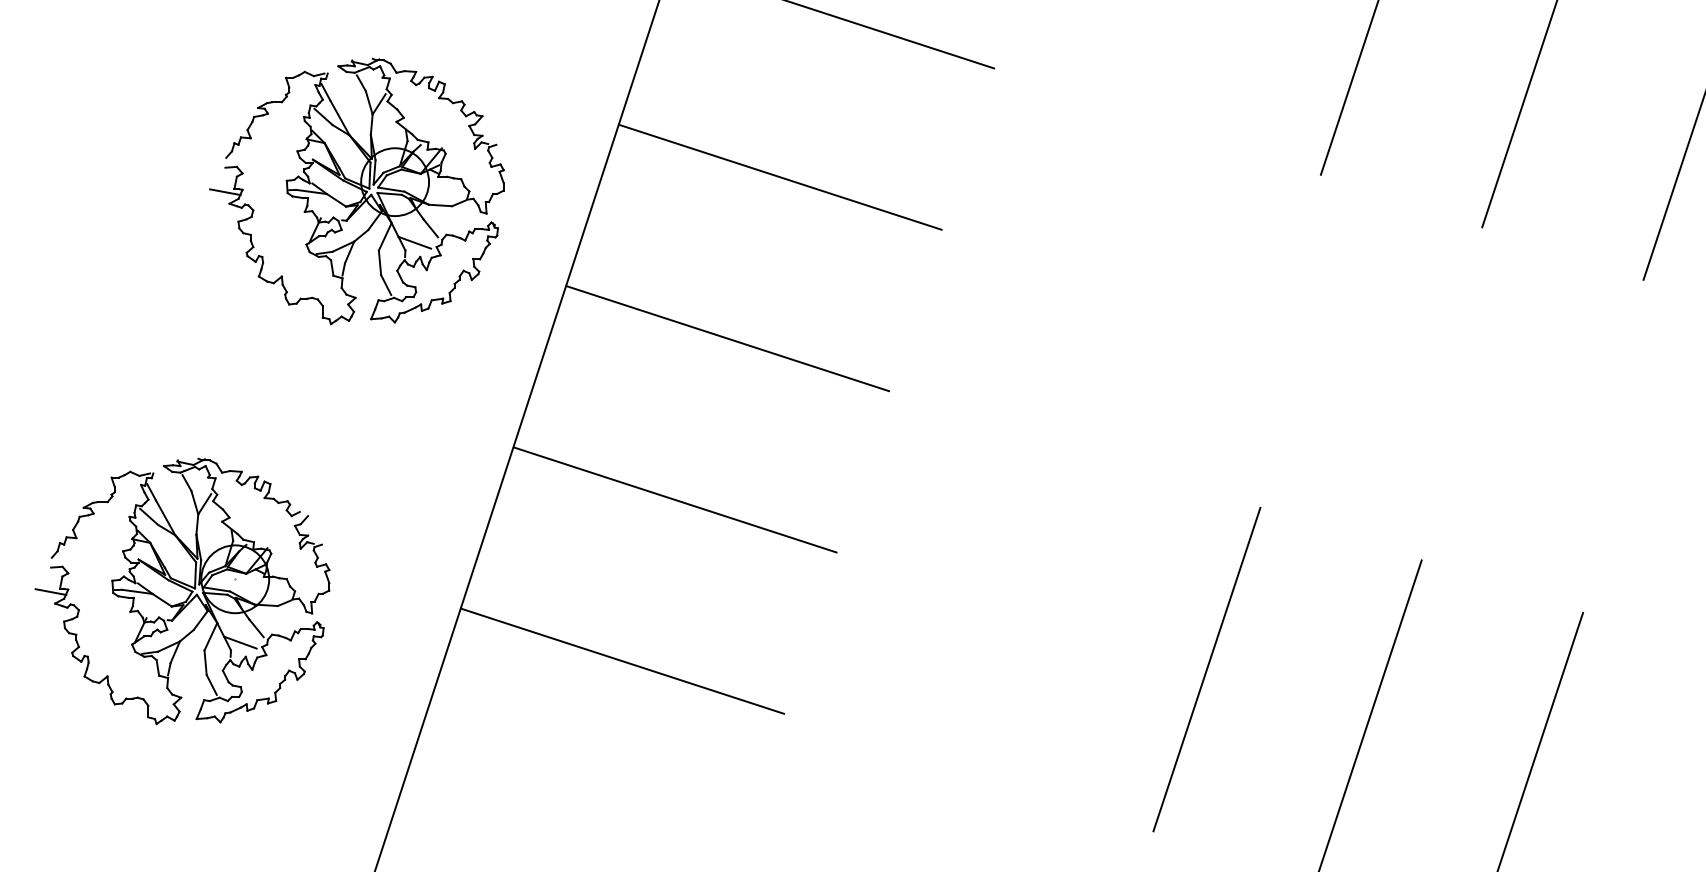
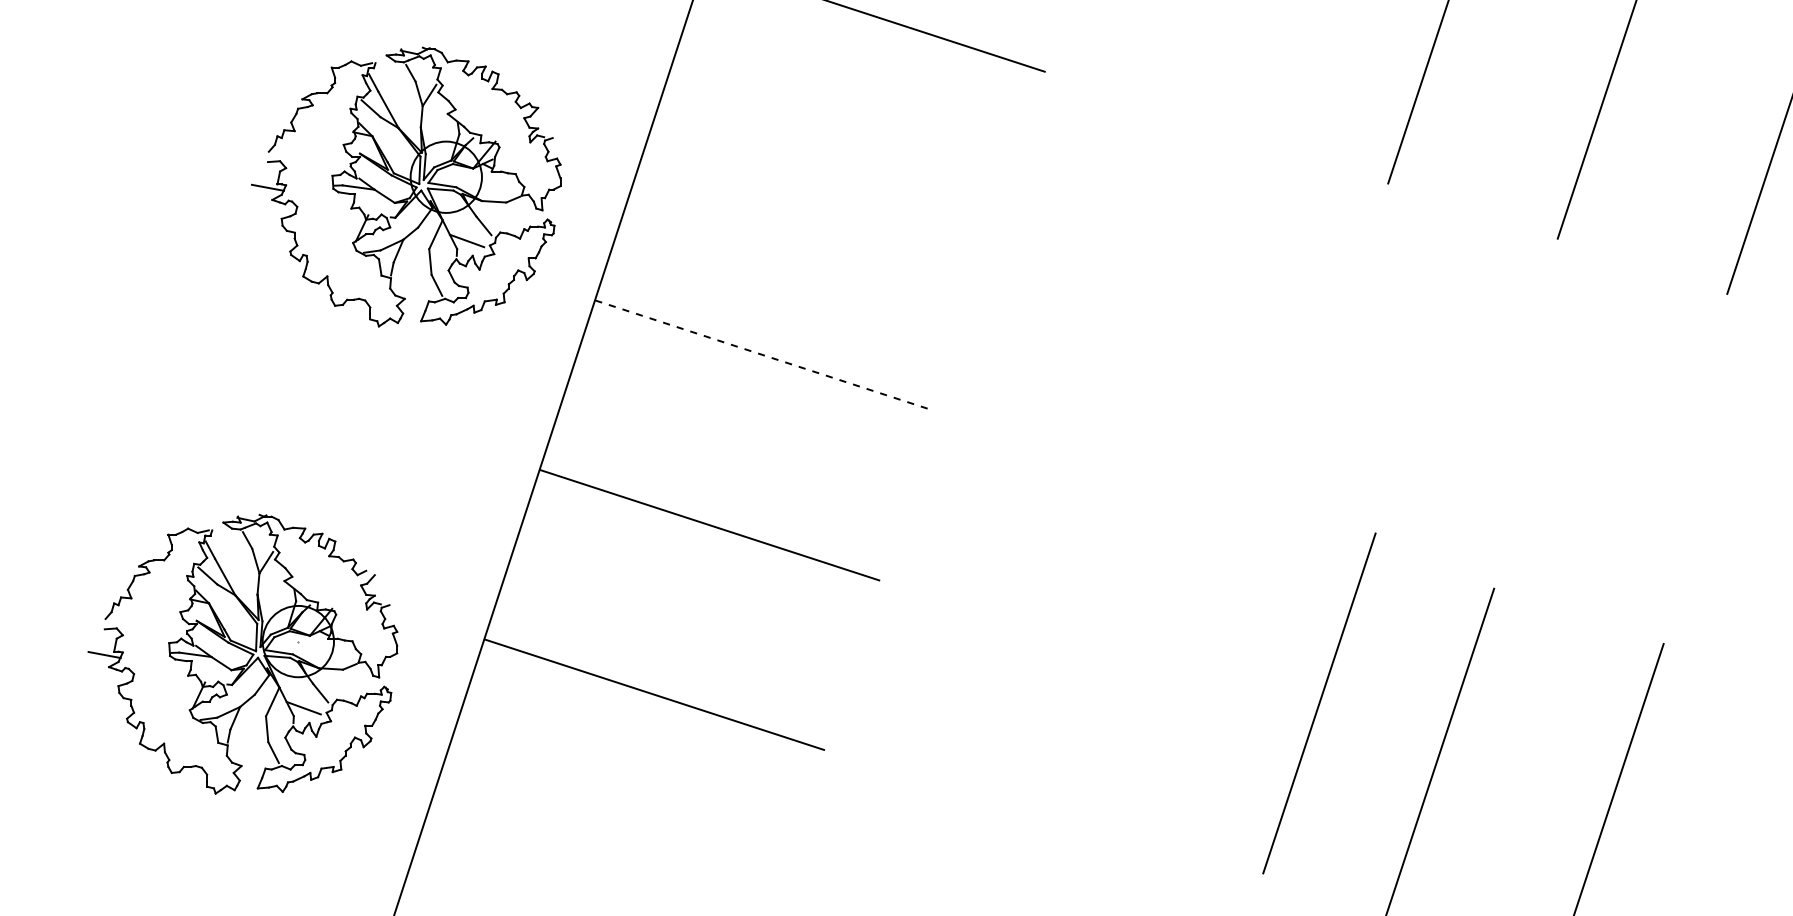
line: (779, 176) -> (819, 185), removed
part: (357, 190) -> (406, 186), moved
line: (728, 338) -> (765, 355), solid -> dashed
part: (182, 590) -> (242, 653), moved
line: (1206, 669) -> (1319, 703), moved

